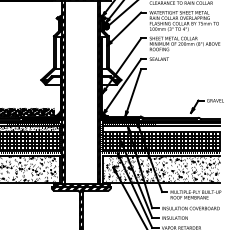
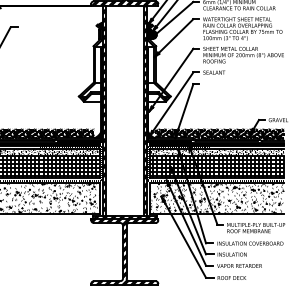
hatch: (163, 113) -> (219, 134), added
hatch: (161, 128) -> (216, 152), added

